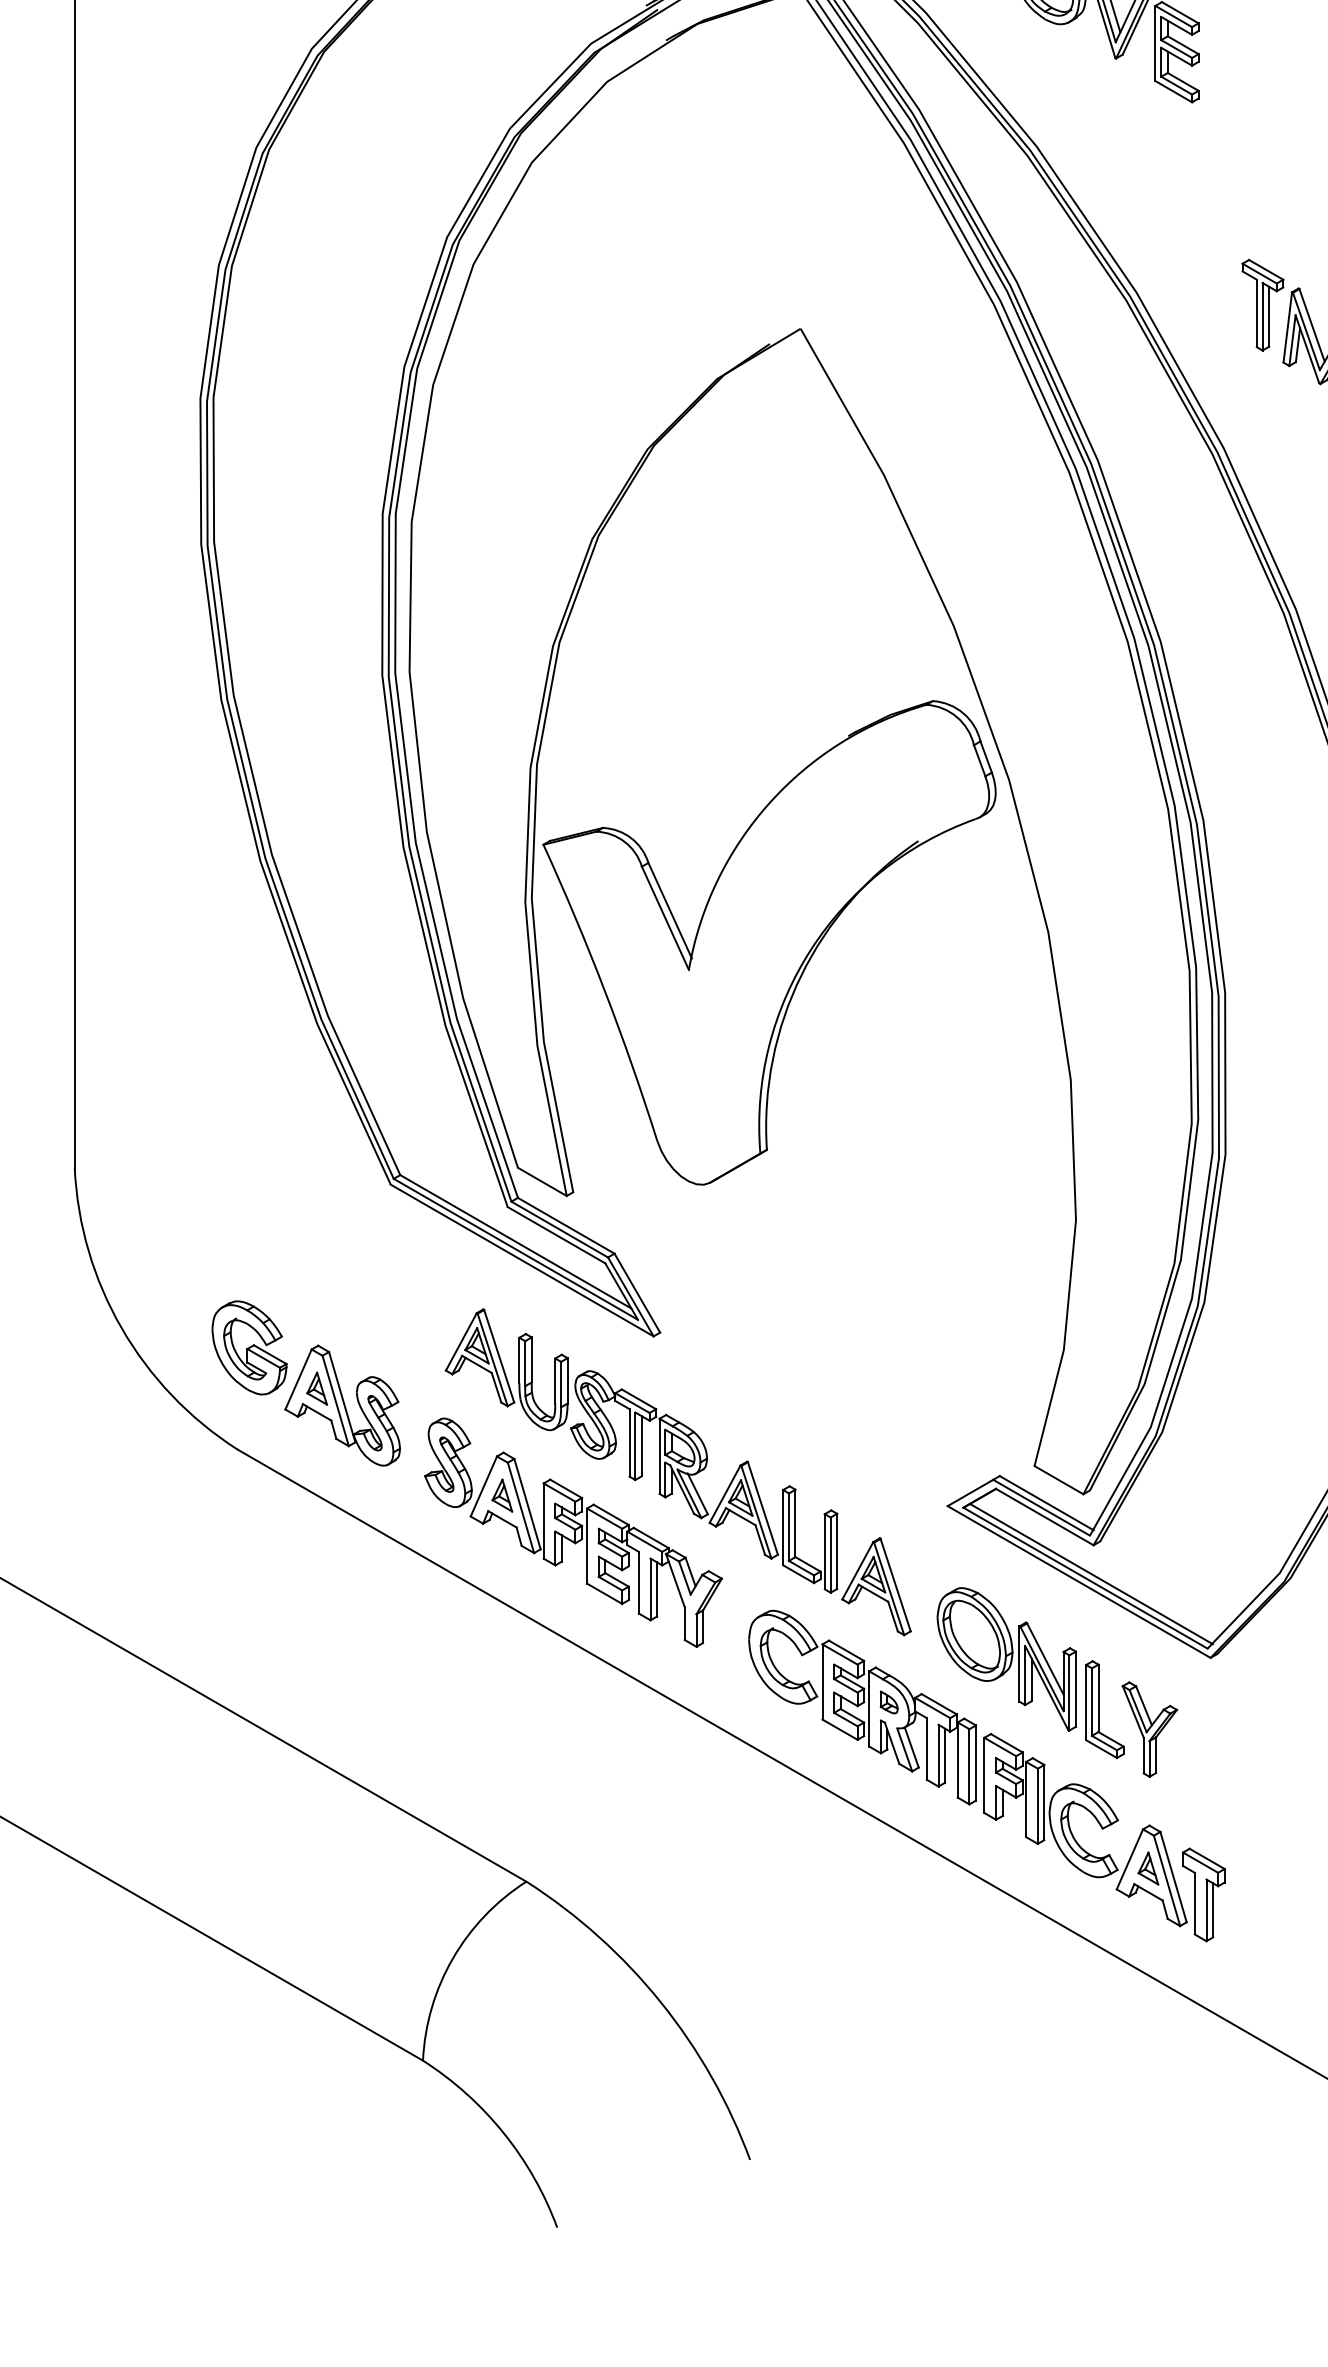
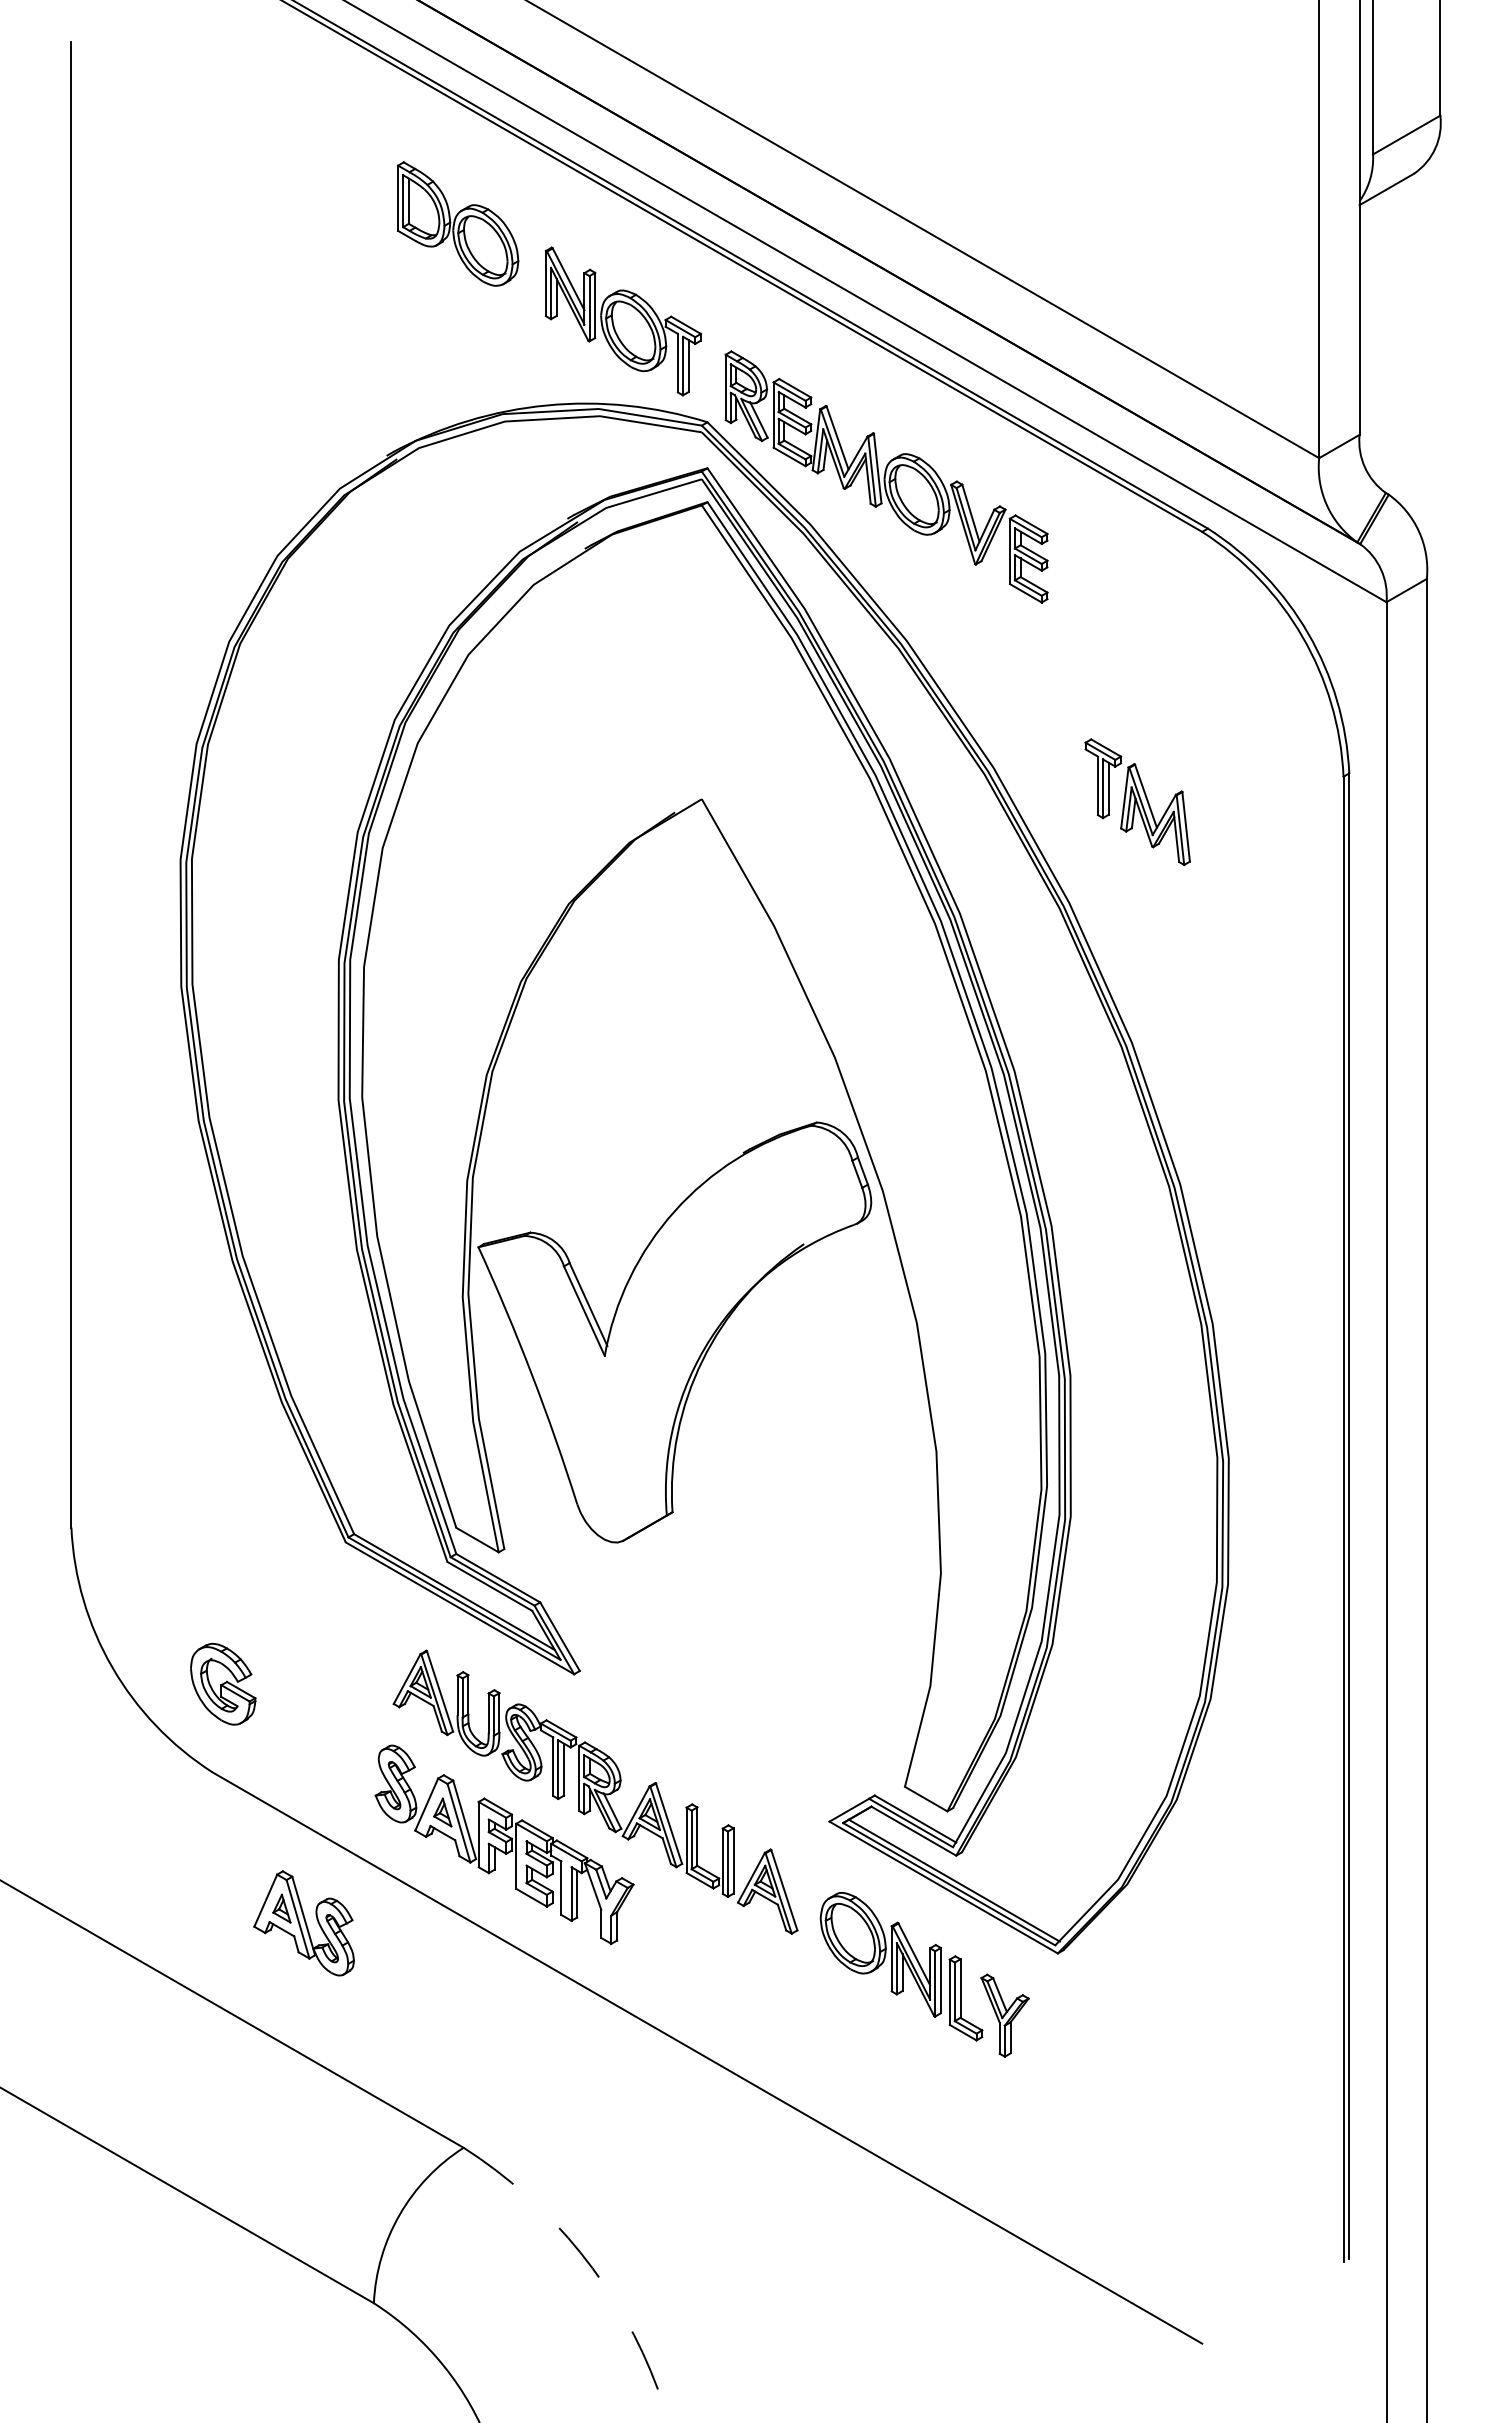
part: (341, 1405) -> (303, 1923), moved
part: (986, 1775) -> (863, 2055), removed
arc: (660, 2002) -> (580, 2252), solid -> dashed

